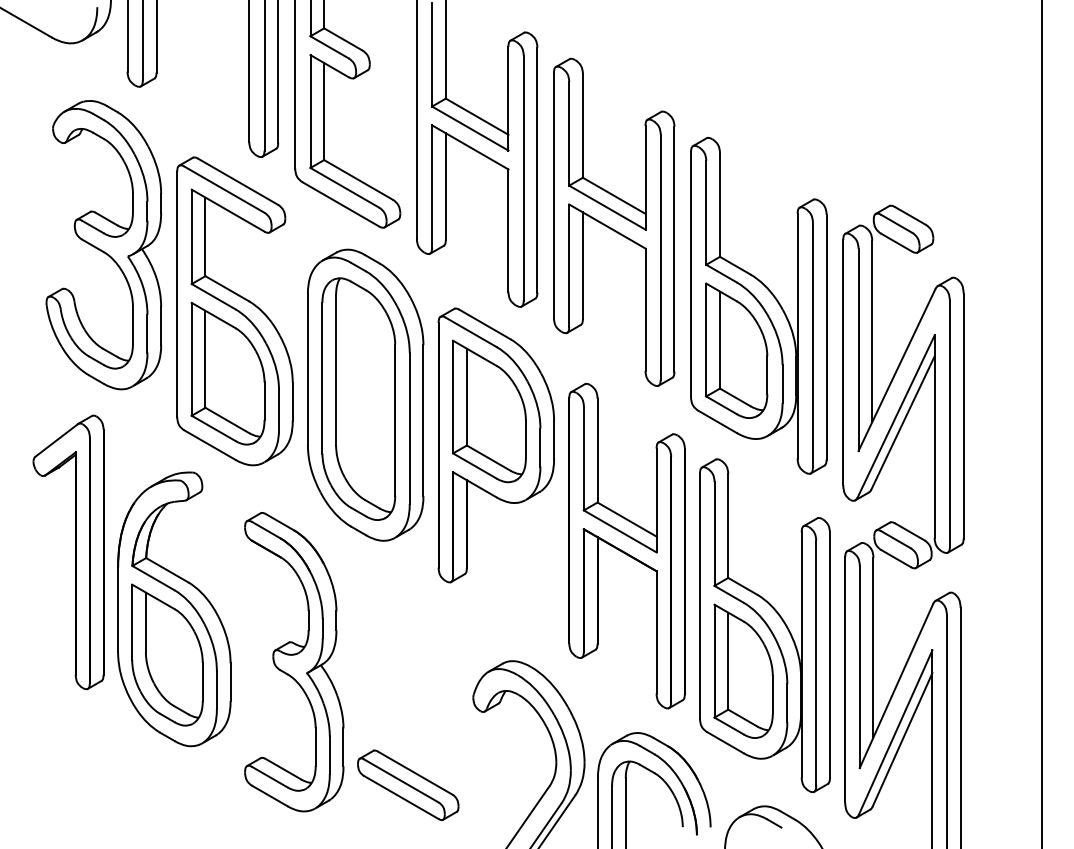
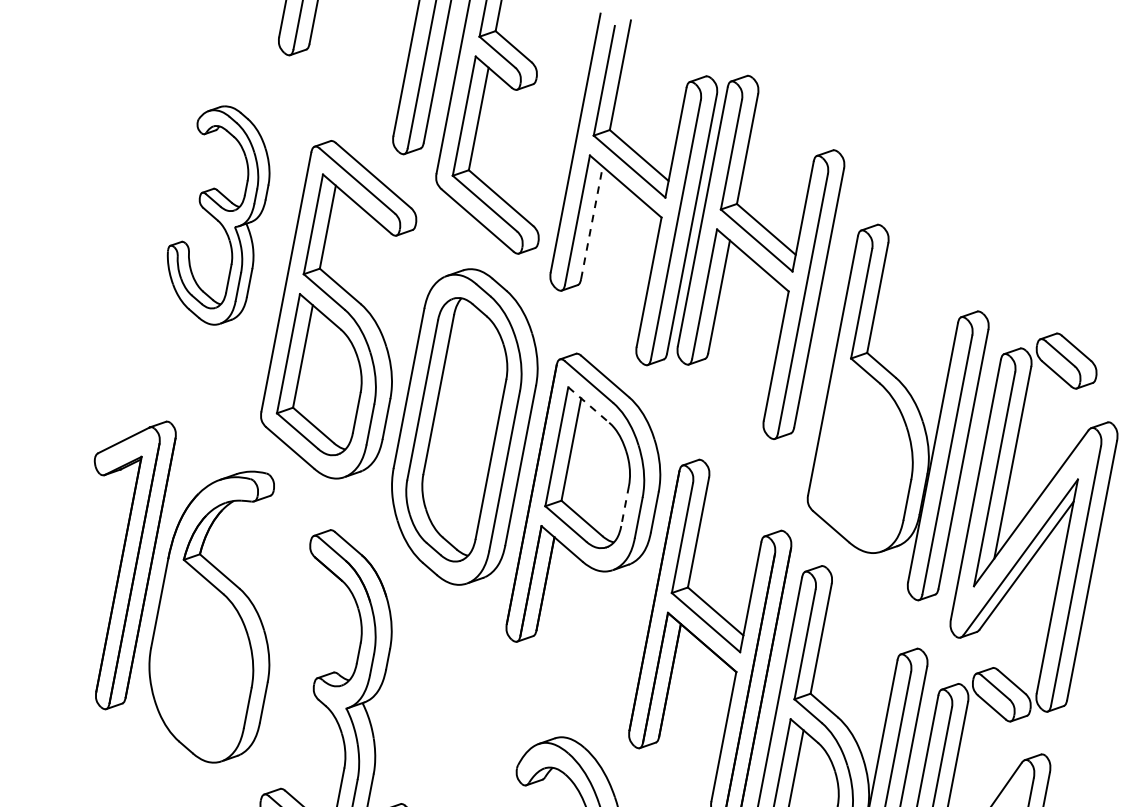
line: (445, 186) -> (591, 222), solid -> dashed
part: (614, 221) -> (761, 256), moved
part: (103, 245) -> (218, 215), size x0.7
part: (736, 350) -> (865, 455), removed
line: (475, 353) -> (589, 405), solid -> dashed
line: (525, 439) -> (624, 506), solid -> dashed
part: (75, 552) -> (120, 562), moved
part: (167, 654) -> (202, 660), removed

